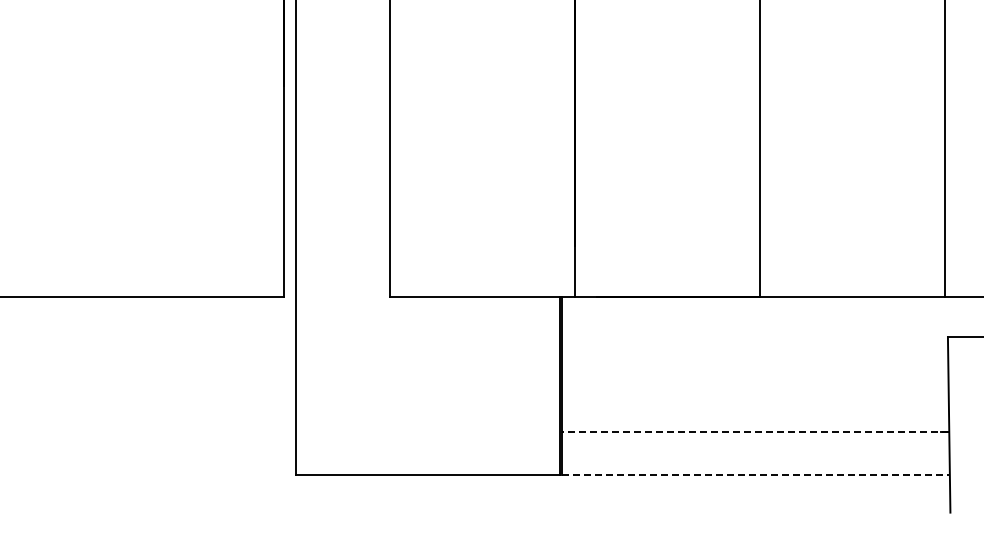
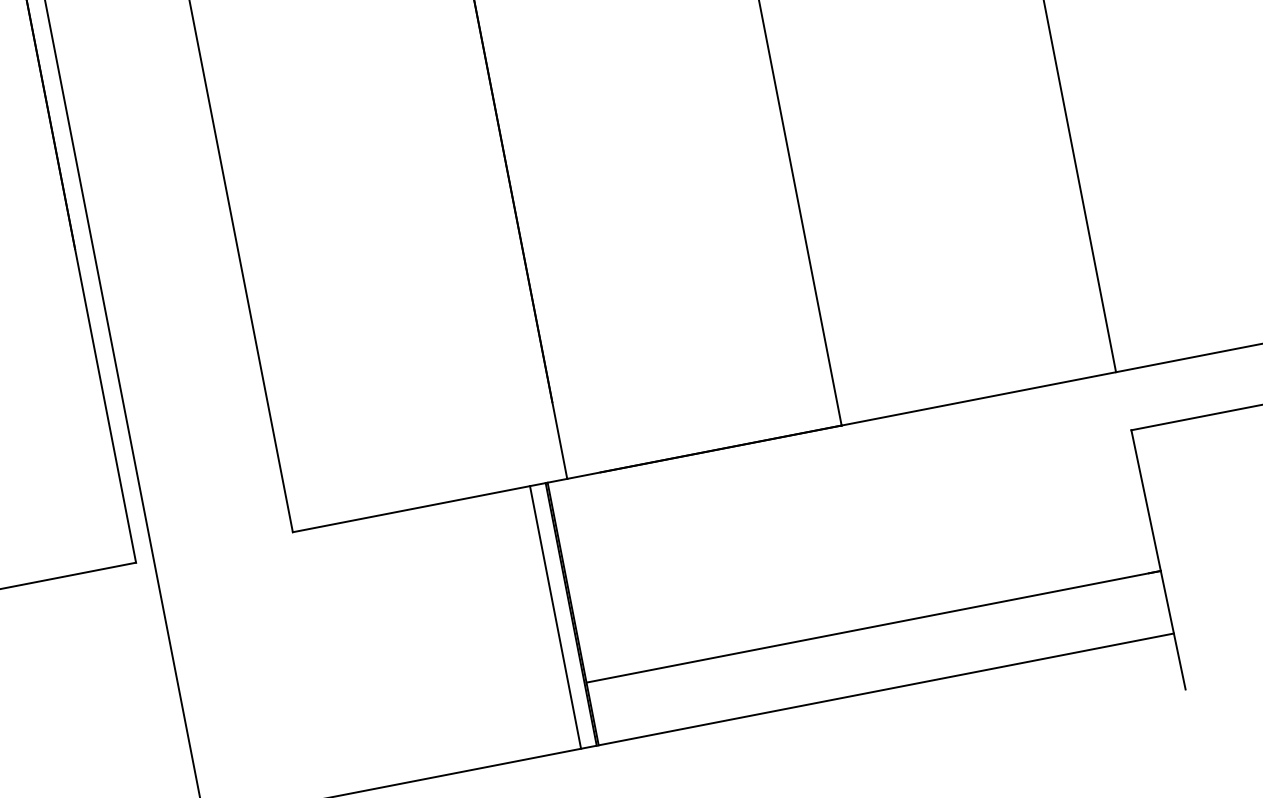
line: (549, 385) -> (554, 616), added
line: (755, 432) -> (873, 626), dashed -> solid
line: (756, 474) -> (887, 688), dashed -> solid

